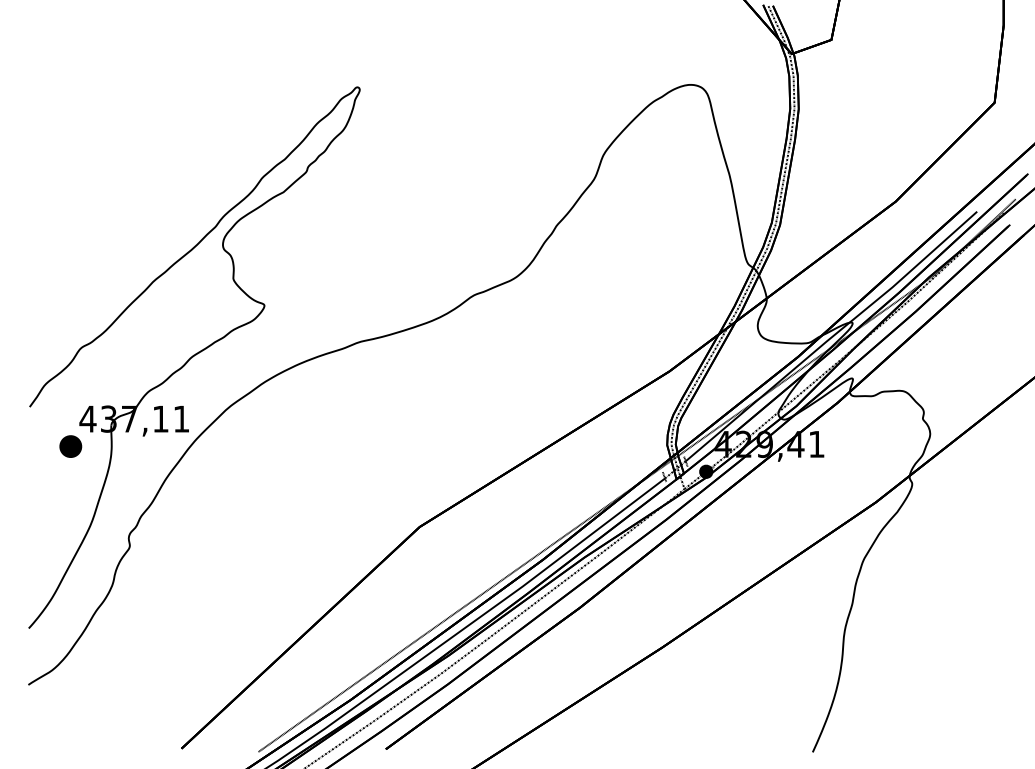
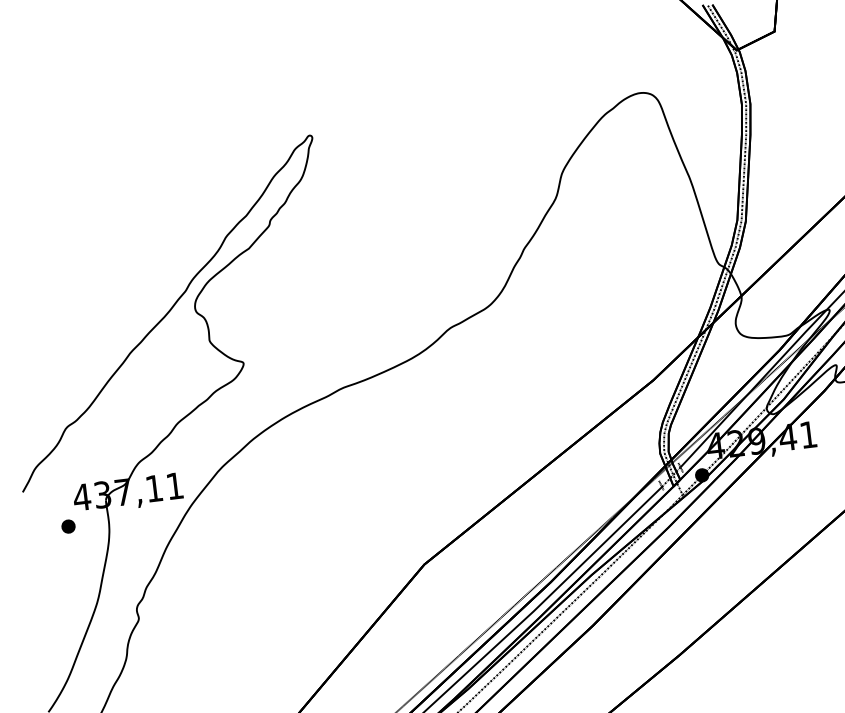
part: (71, 446) -> (68, 526), size x0.62

